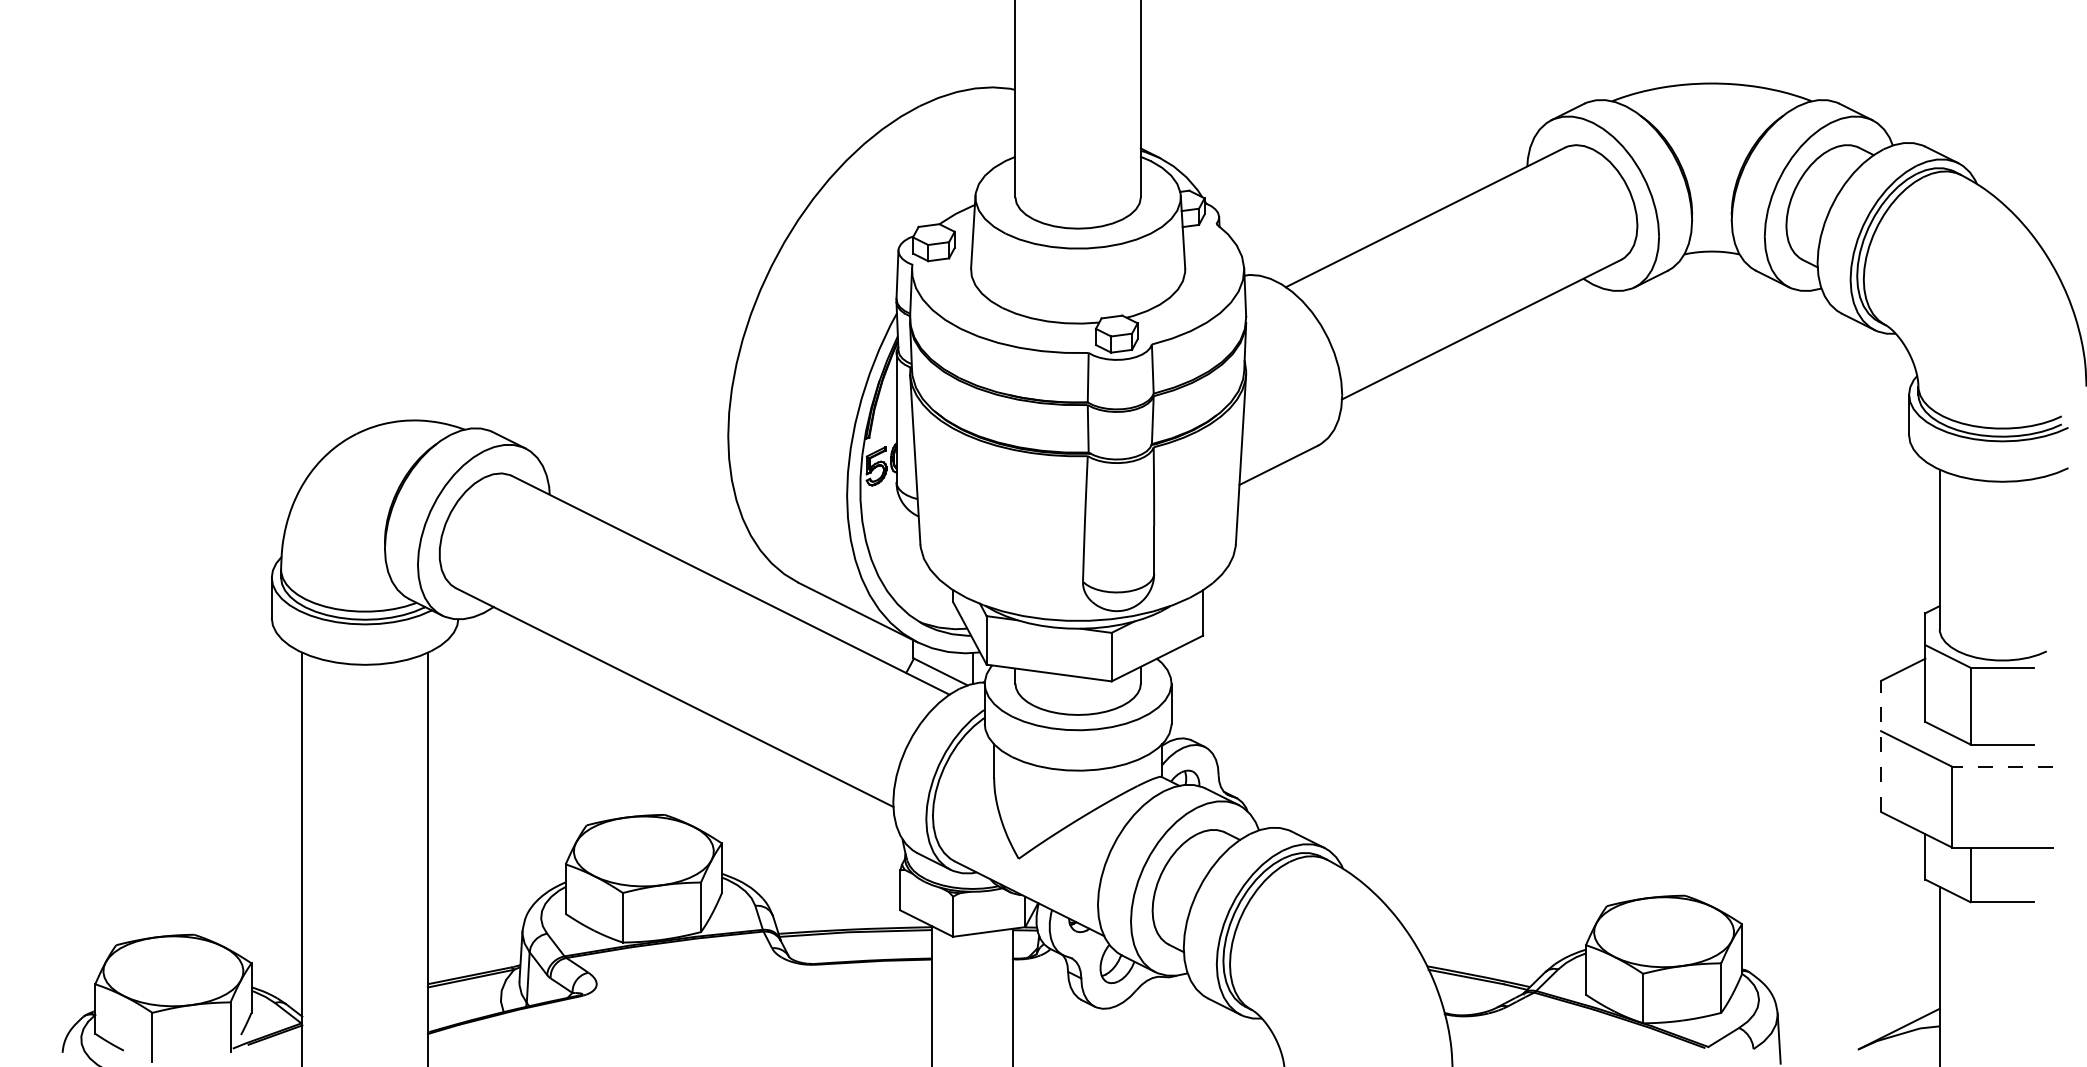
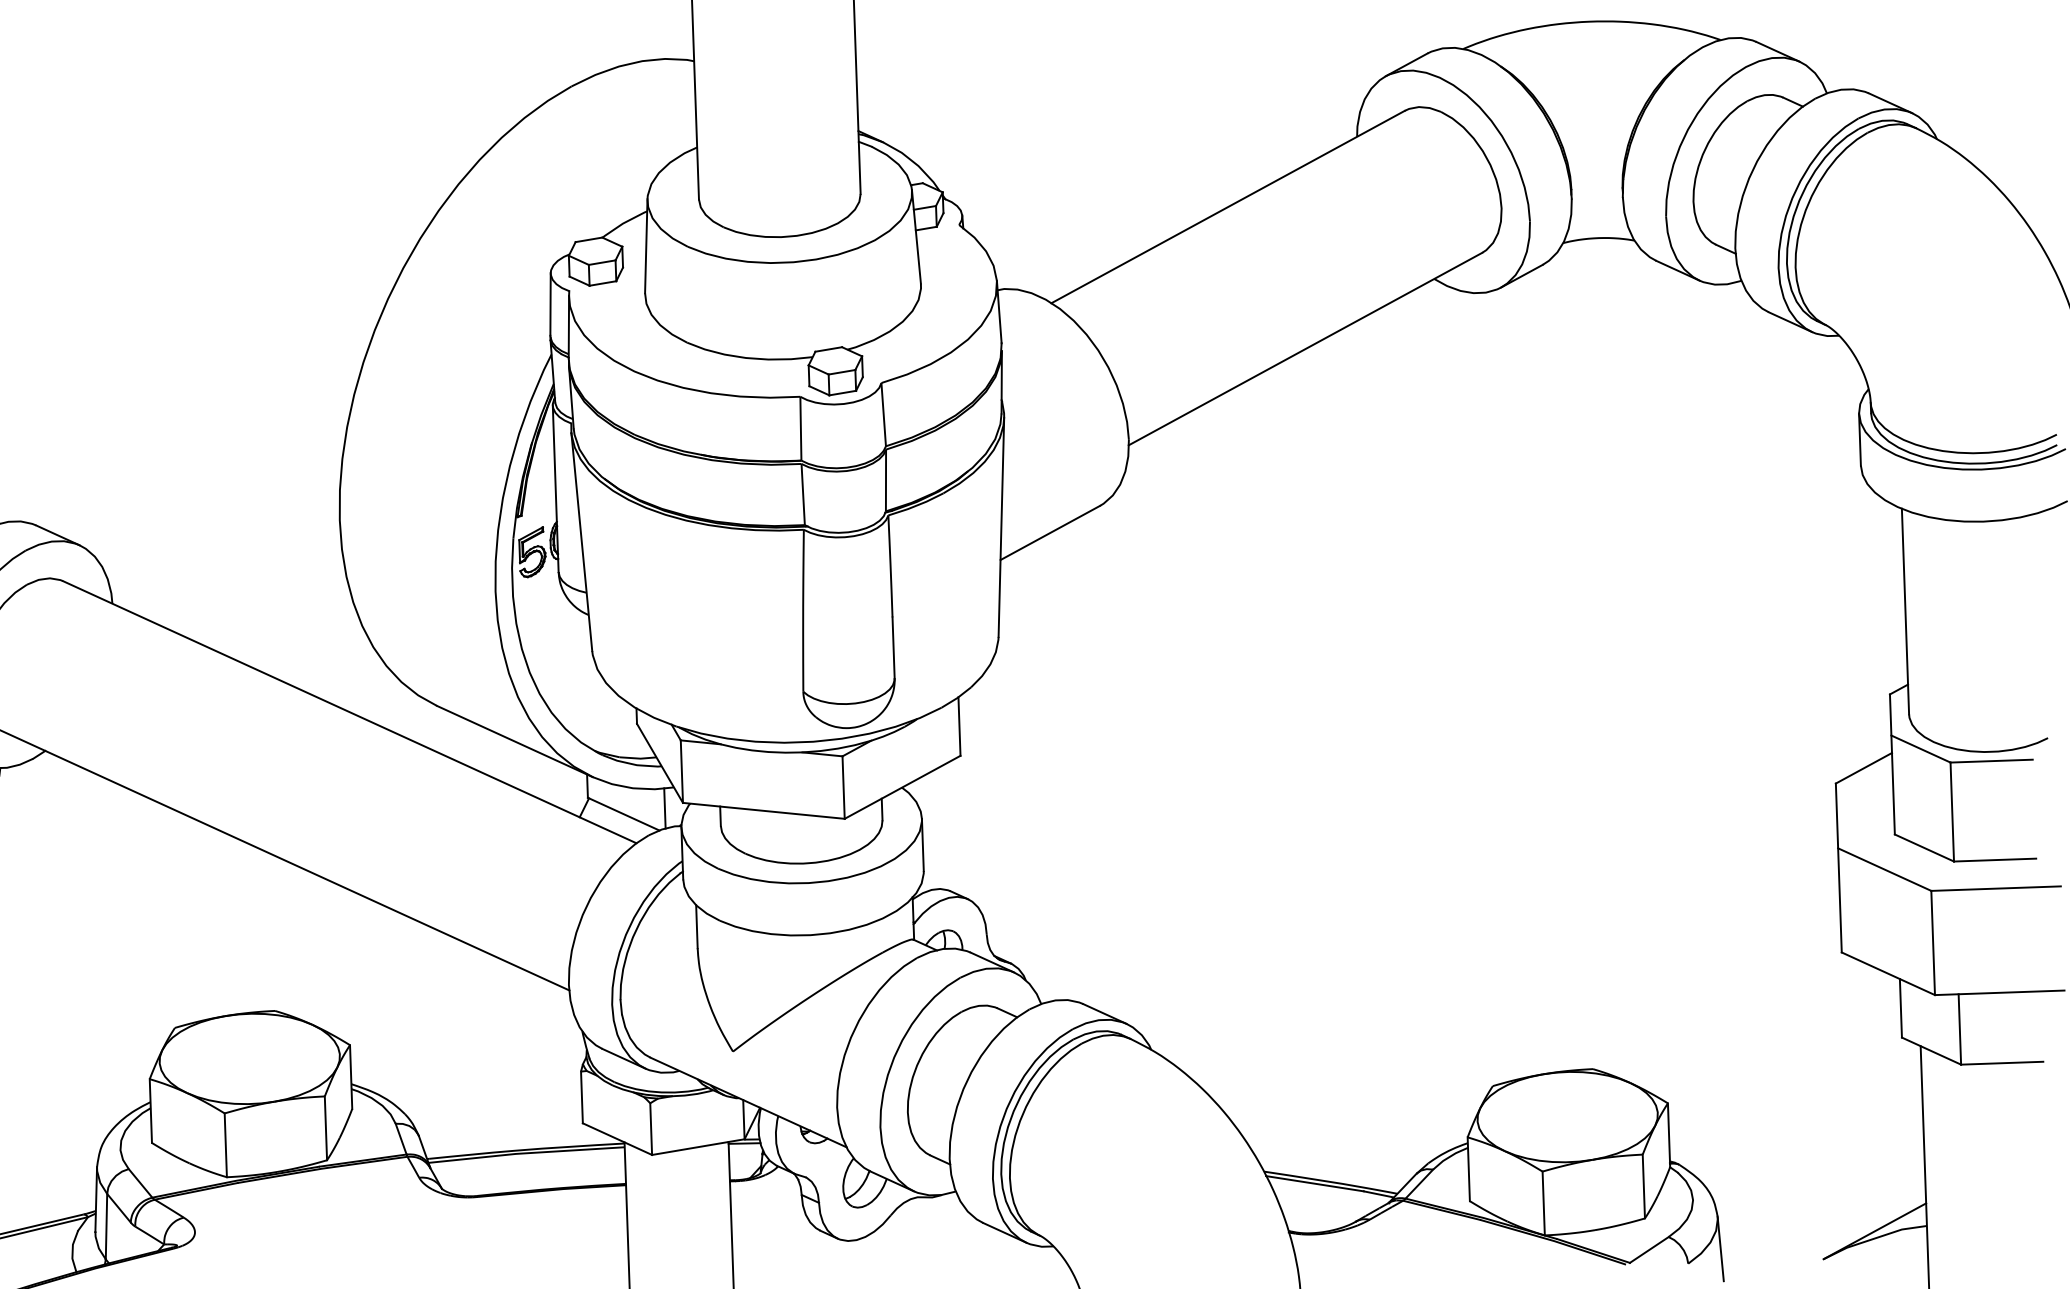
line: (1881, 746) -> (1839, 868), dashed -> solid
line: (2001, 766) -> (1994, 888), dashed -> solid

